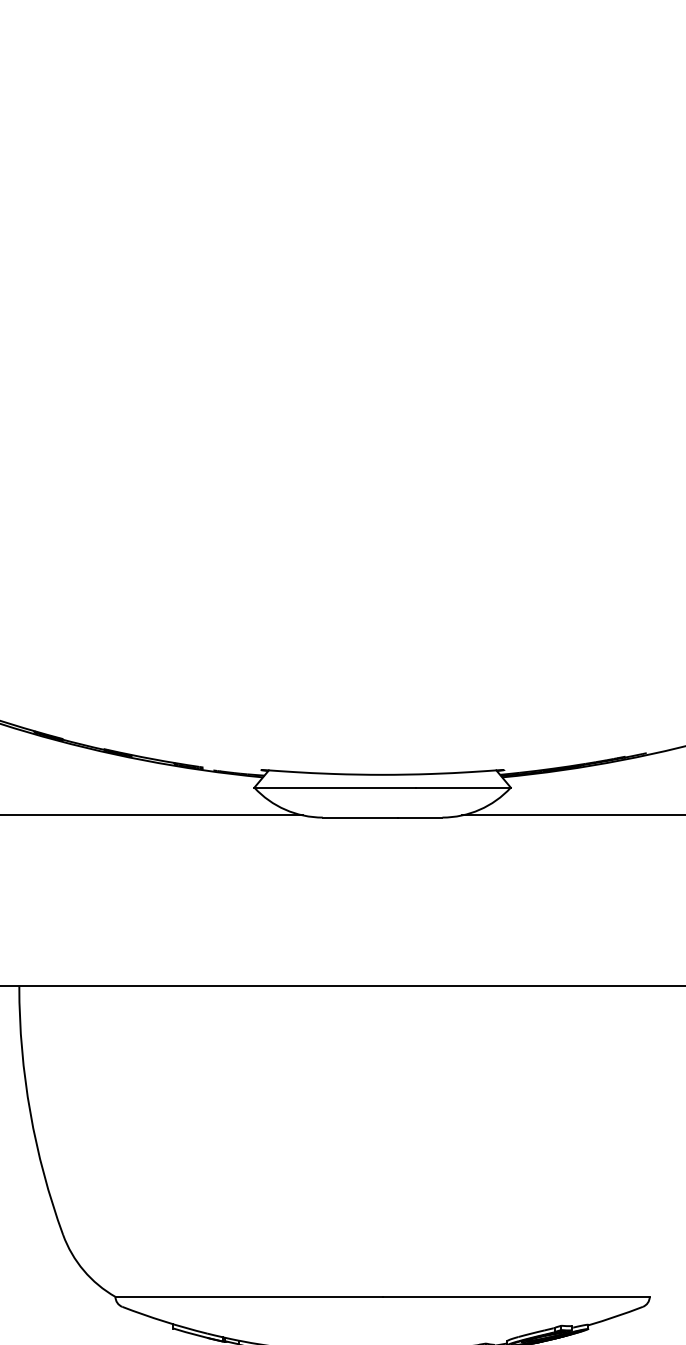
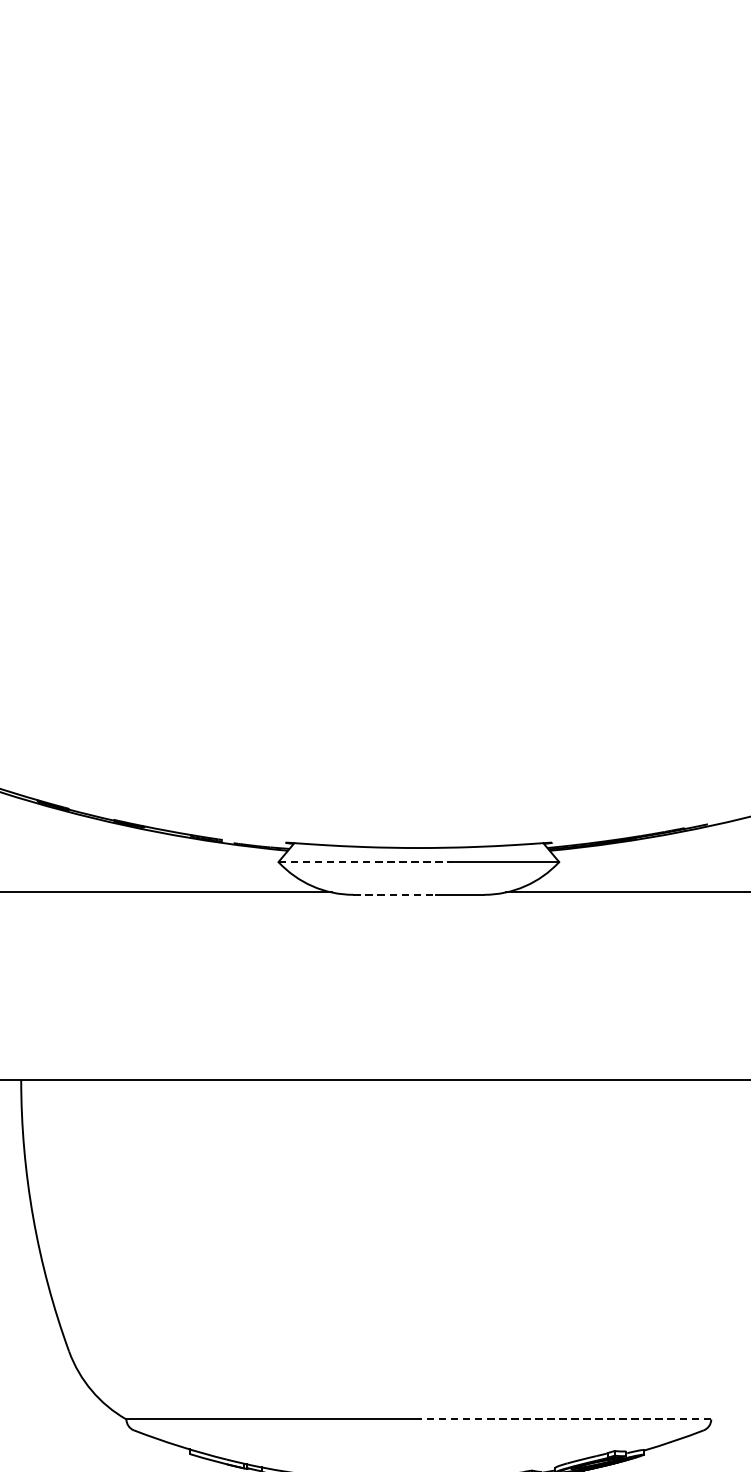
line: (335, 787) -> (367, 861), solid -> dashed
line: (360, 817) -> (394, 894), solid -> dashed
line: (516, 1296) -> (565, 1419), solid -> dashed

